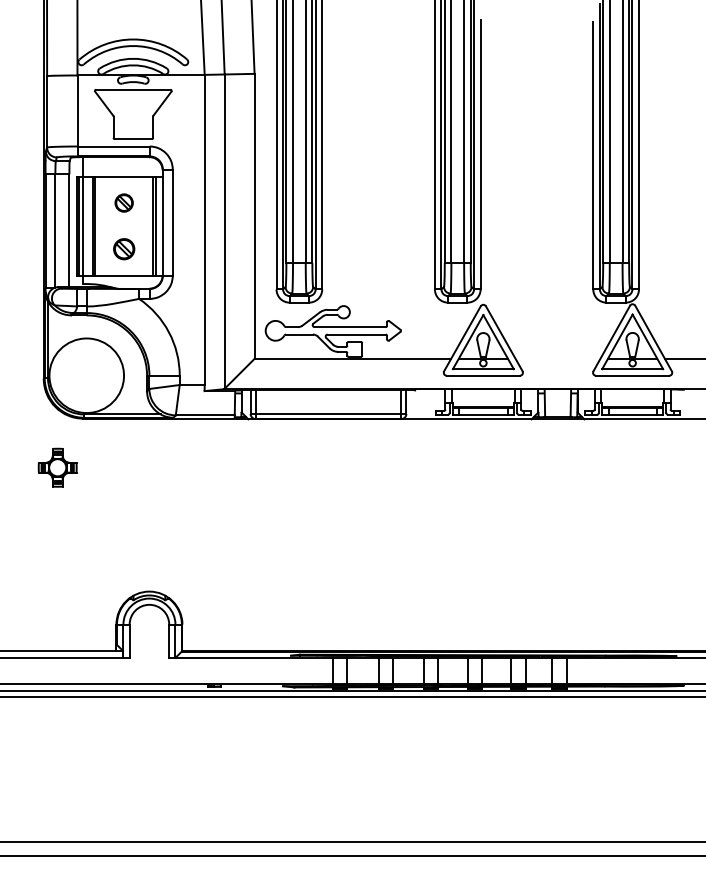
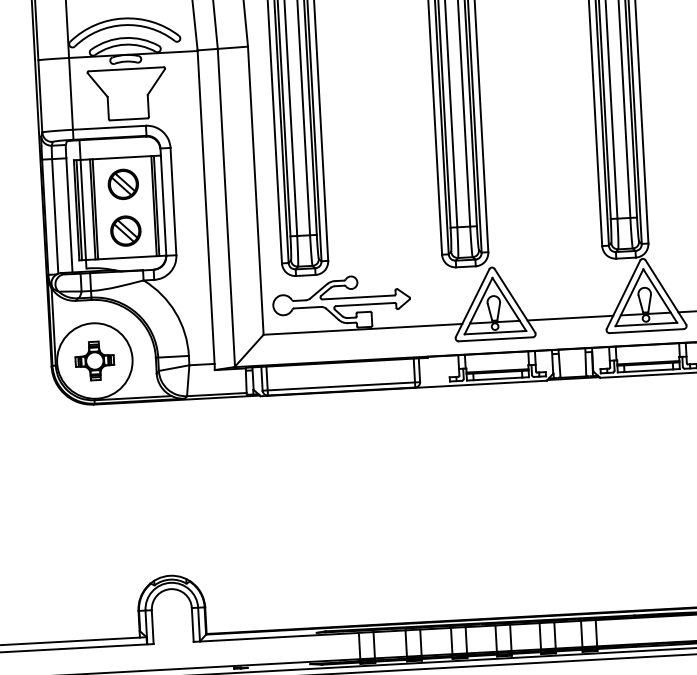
part: (123, 202) -> (122, 183), size x1.67
part: (123, 248) -> (125, 230), size x1.43
line: (557, 358) -> (569, 317), added
part: (57, 467) -> (94, 360), moved

